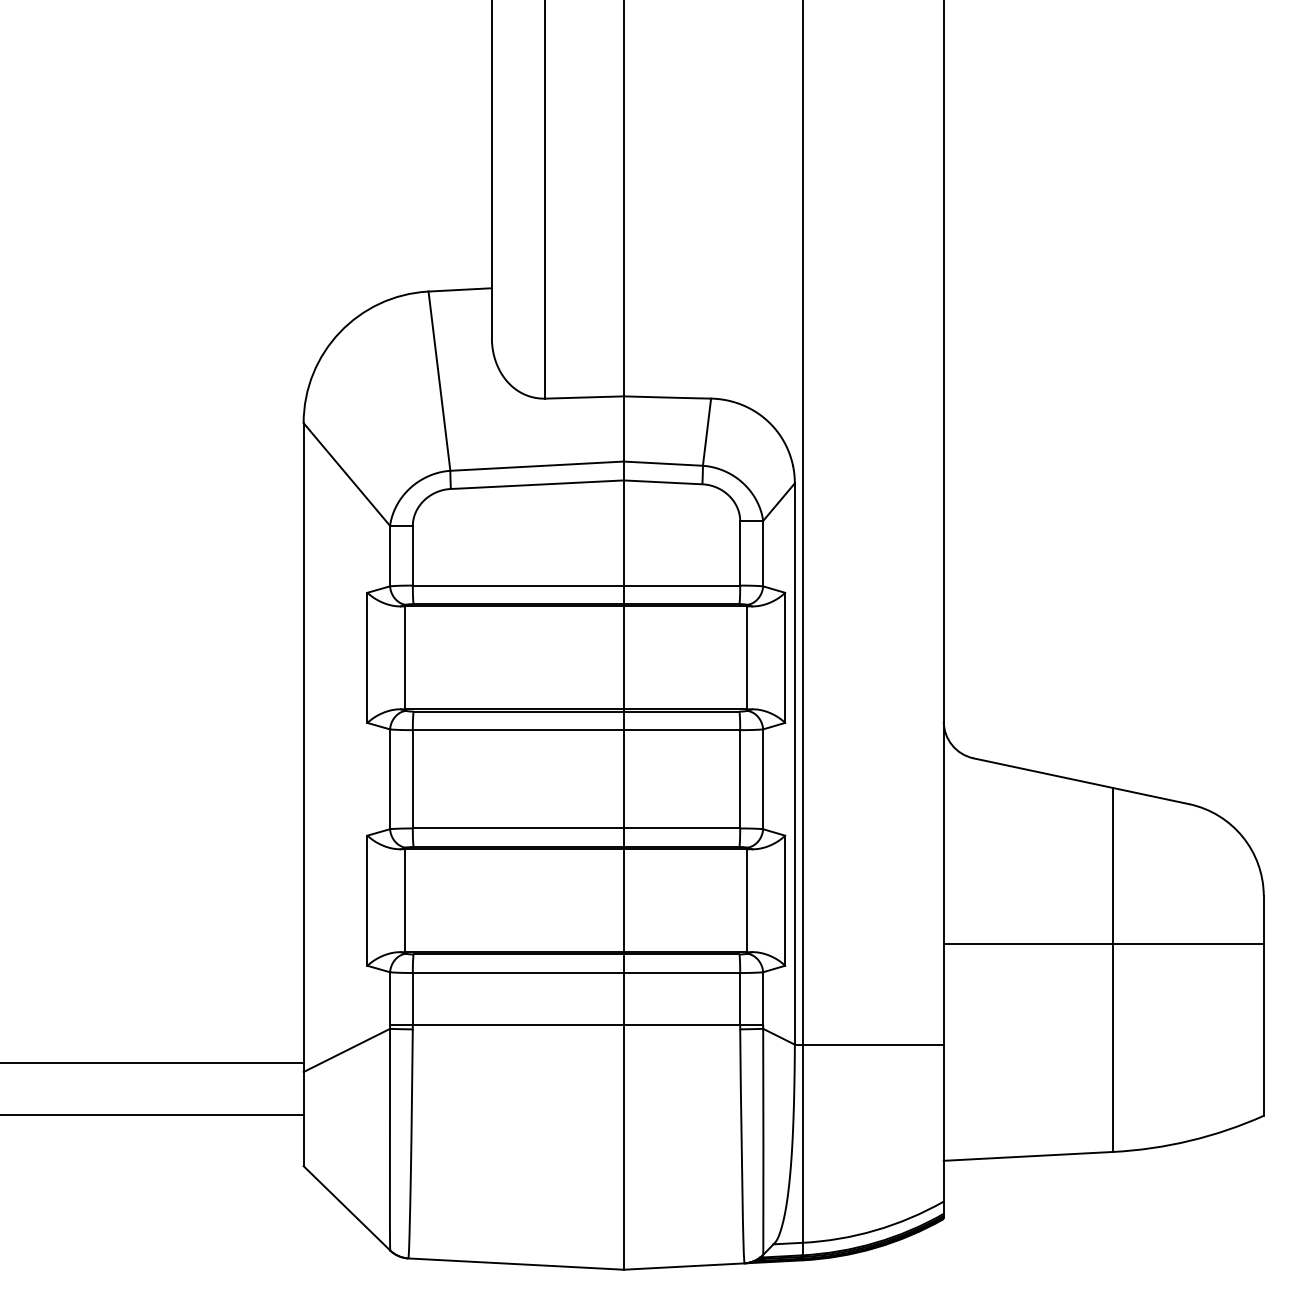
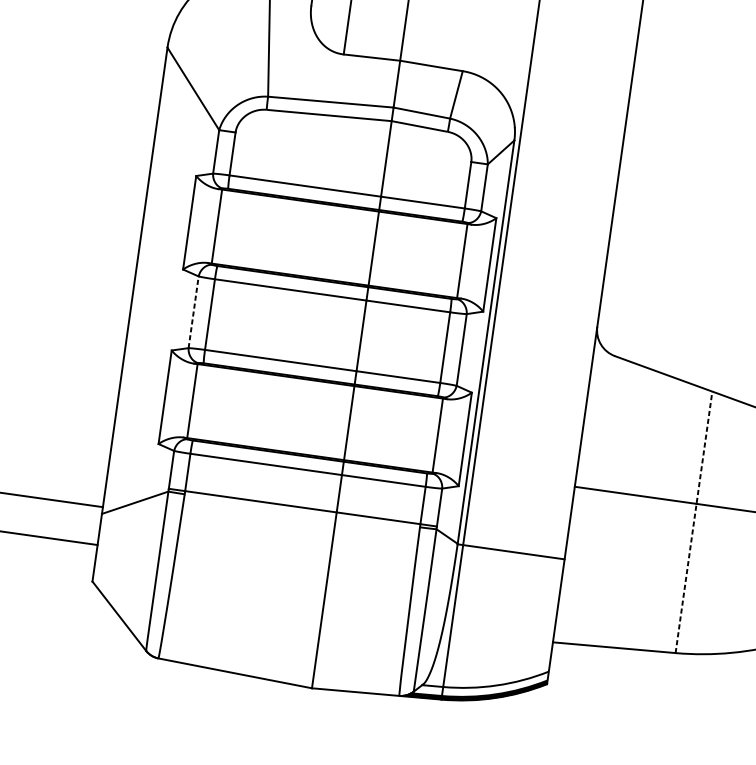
line: (390, 779) -> (193, 312), solid -> dashed
line: (1113, 969) -> (694, 522), solid -> dashed

